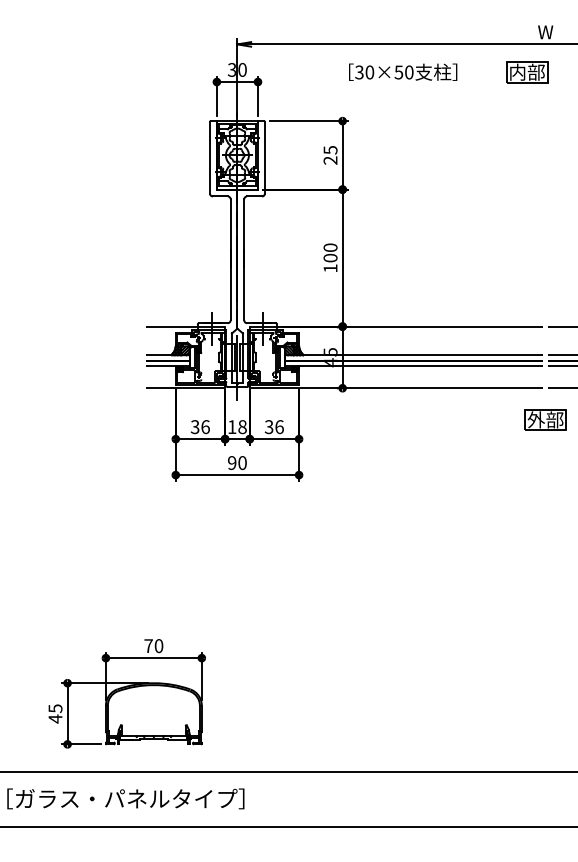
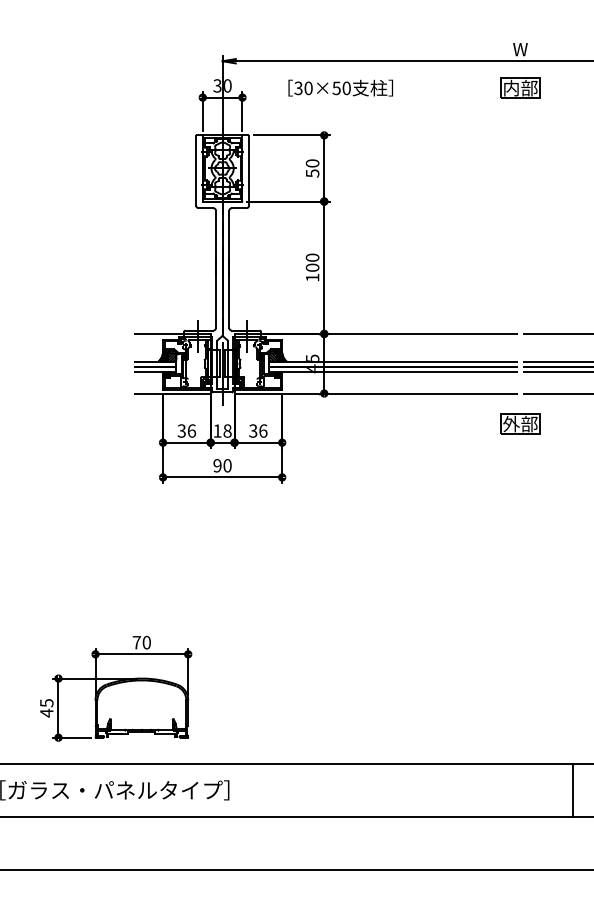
text: (402, 71) -> (340, 87), moved
part: (527, 71) -> (520, 87), moved
text: (330, 155) -> (312, 168), 25 -> 50

